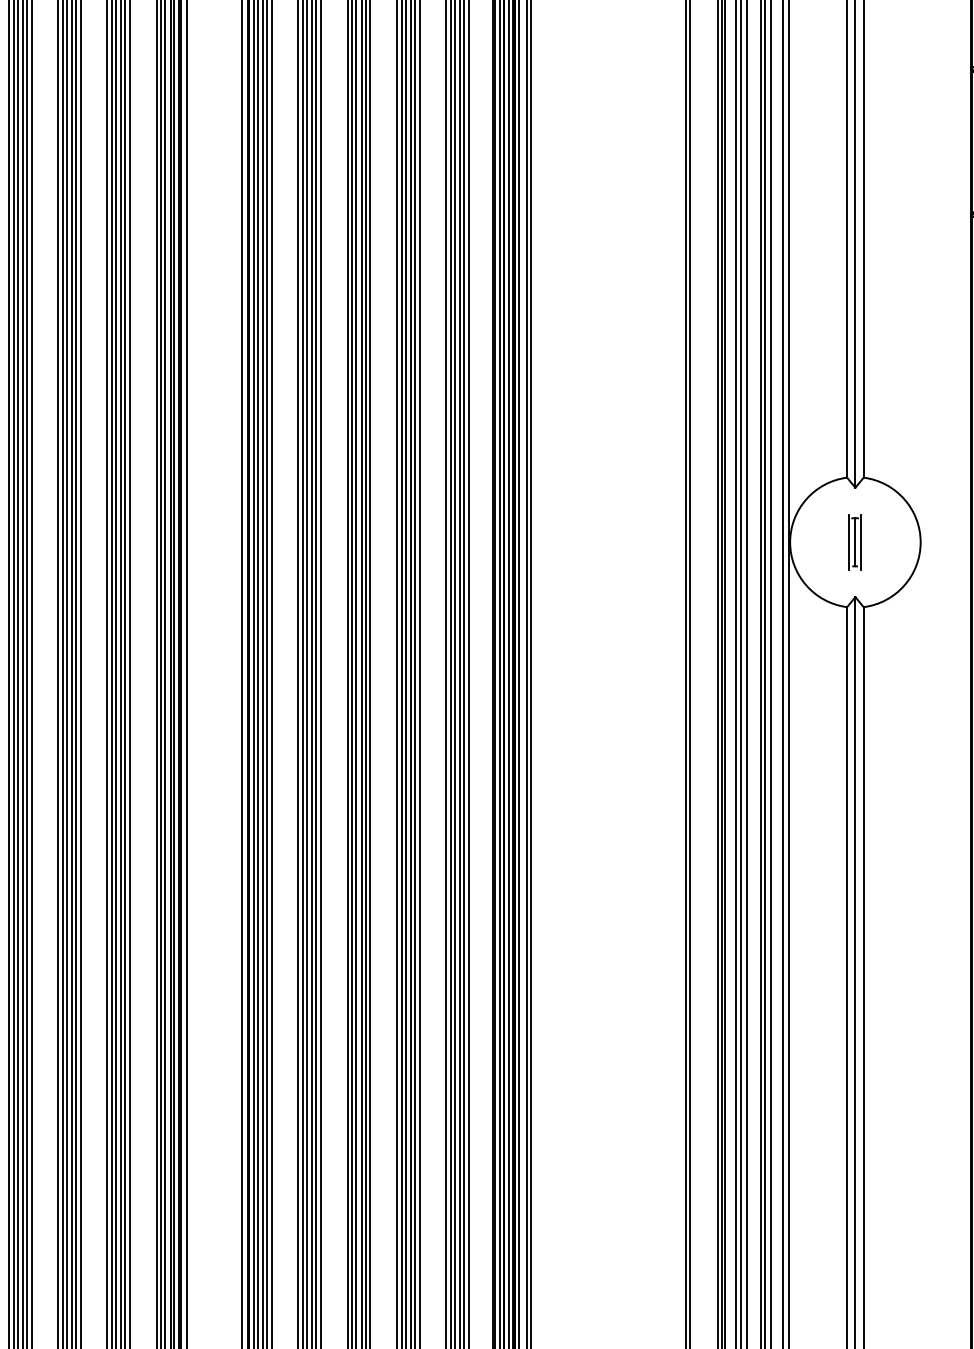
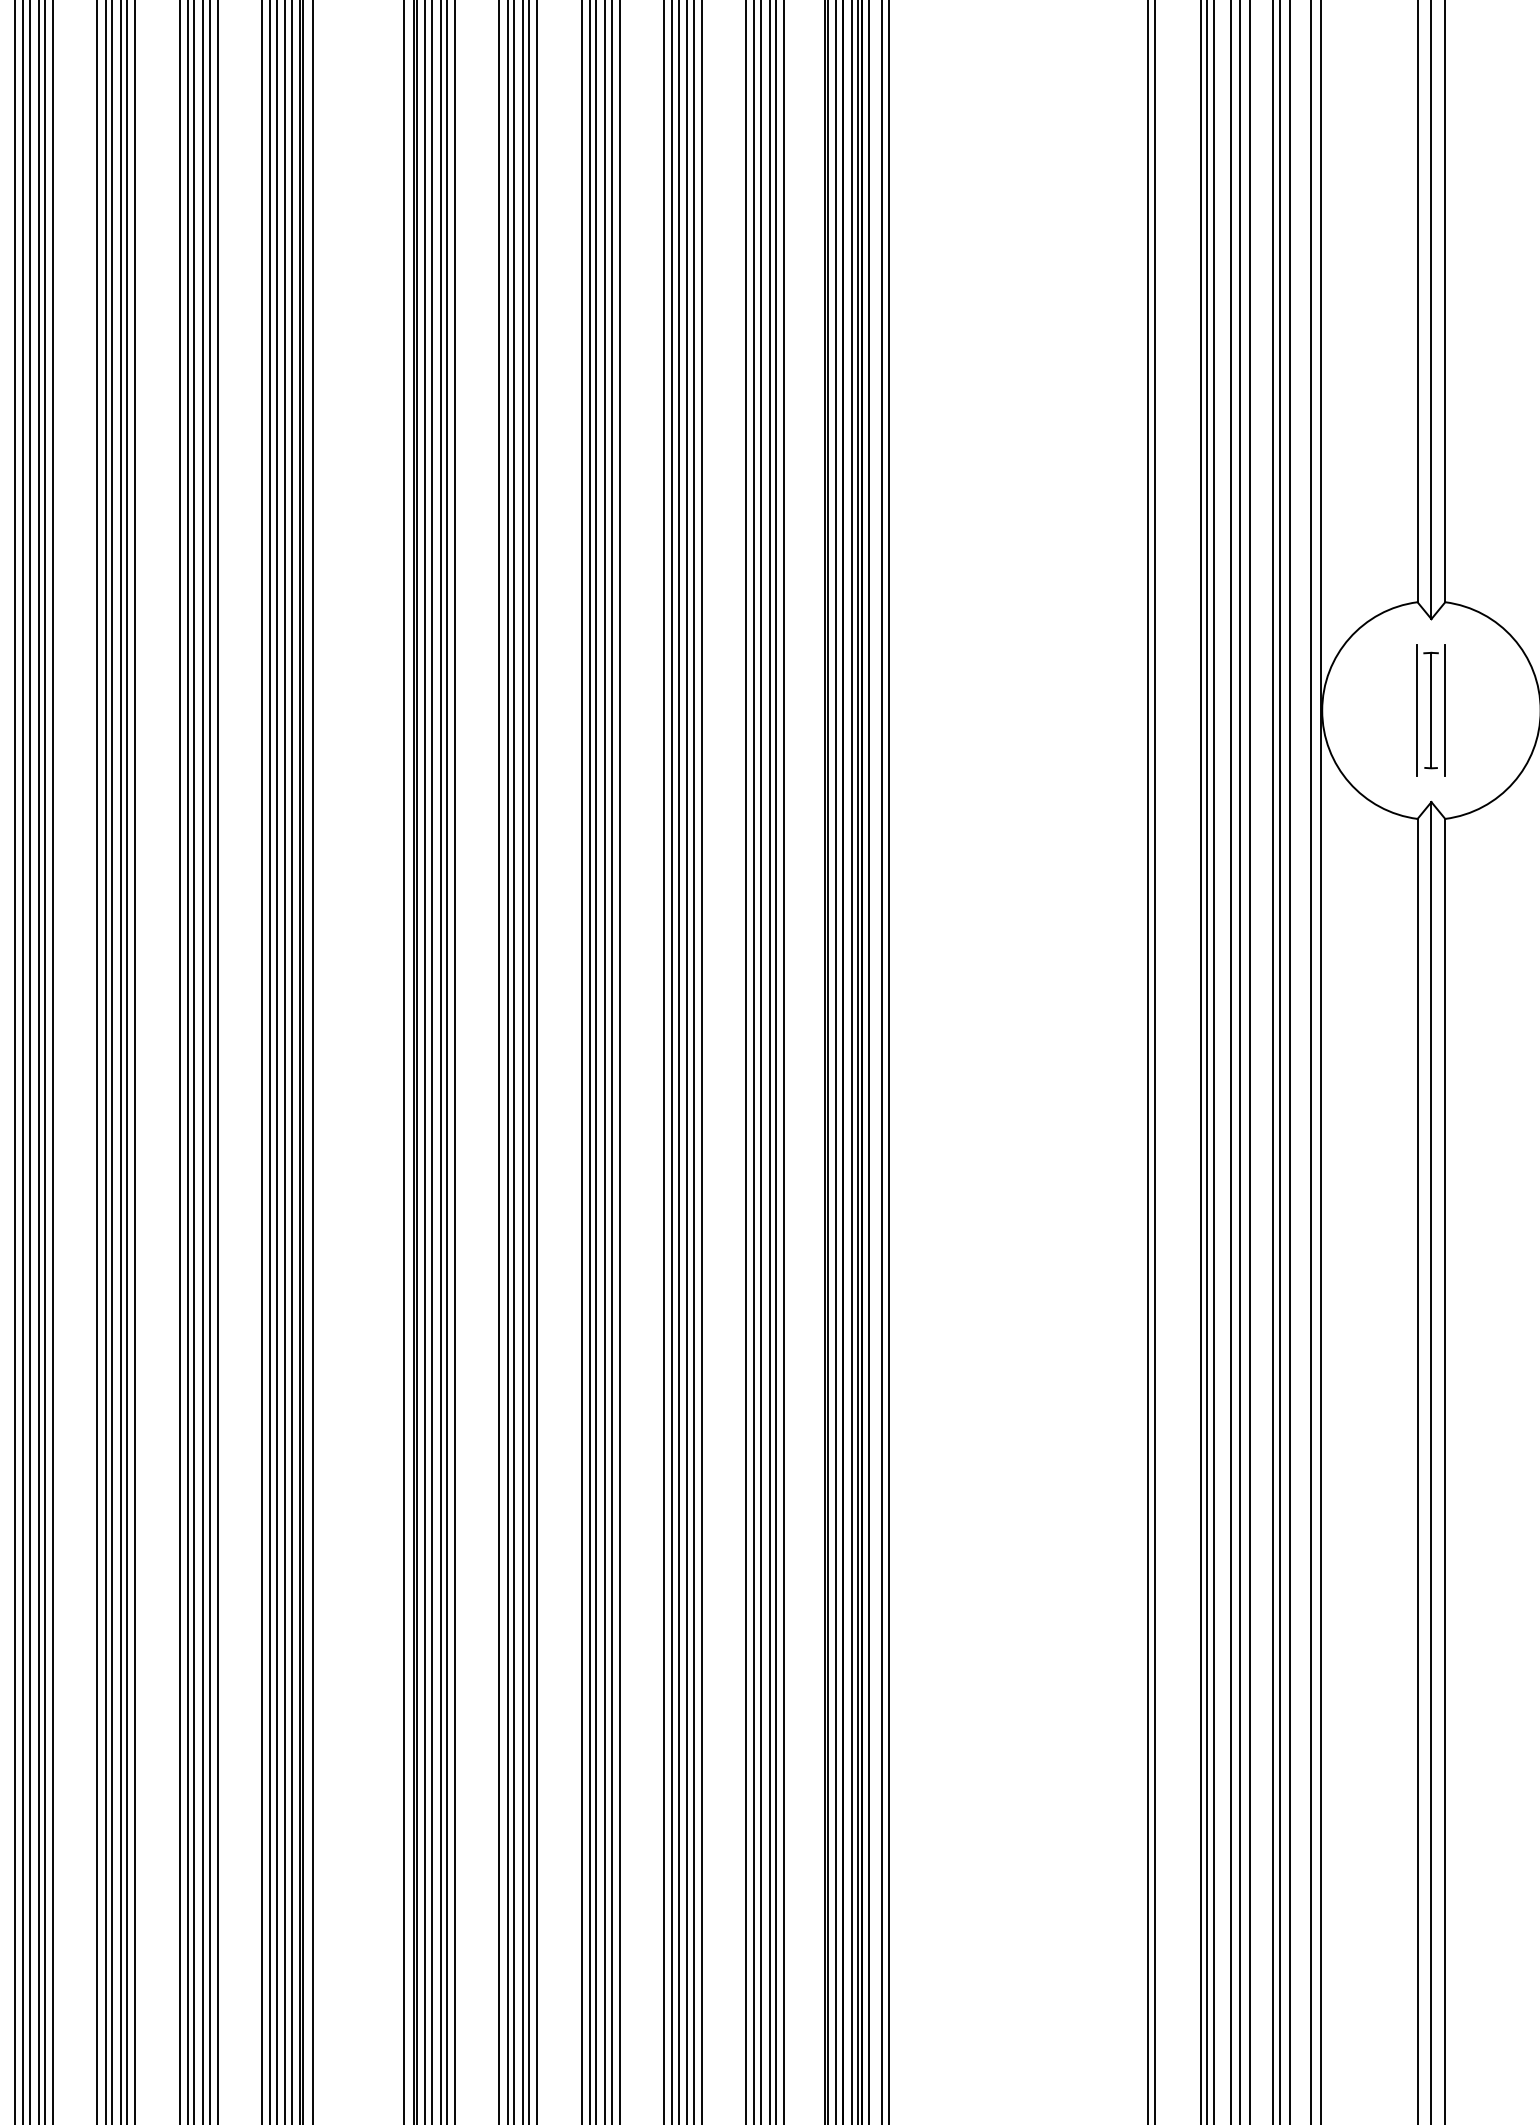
part: (854, 541) -> (1429, 709), size x1.43

